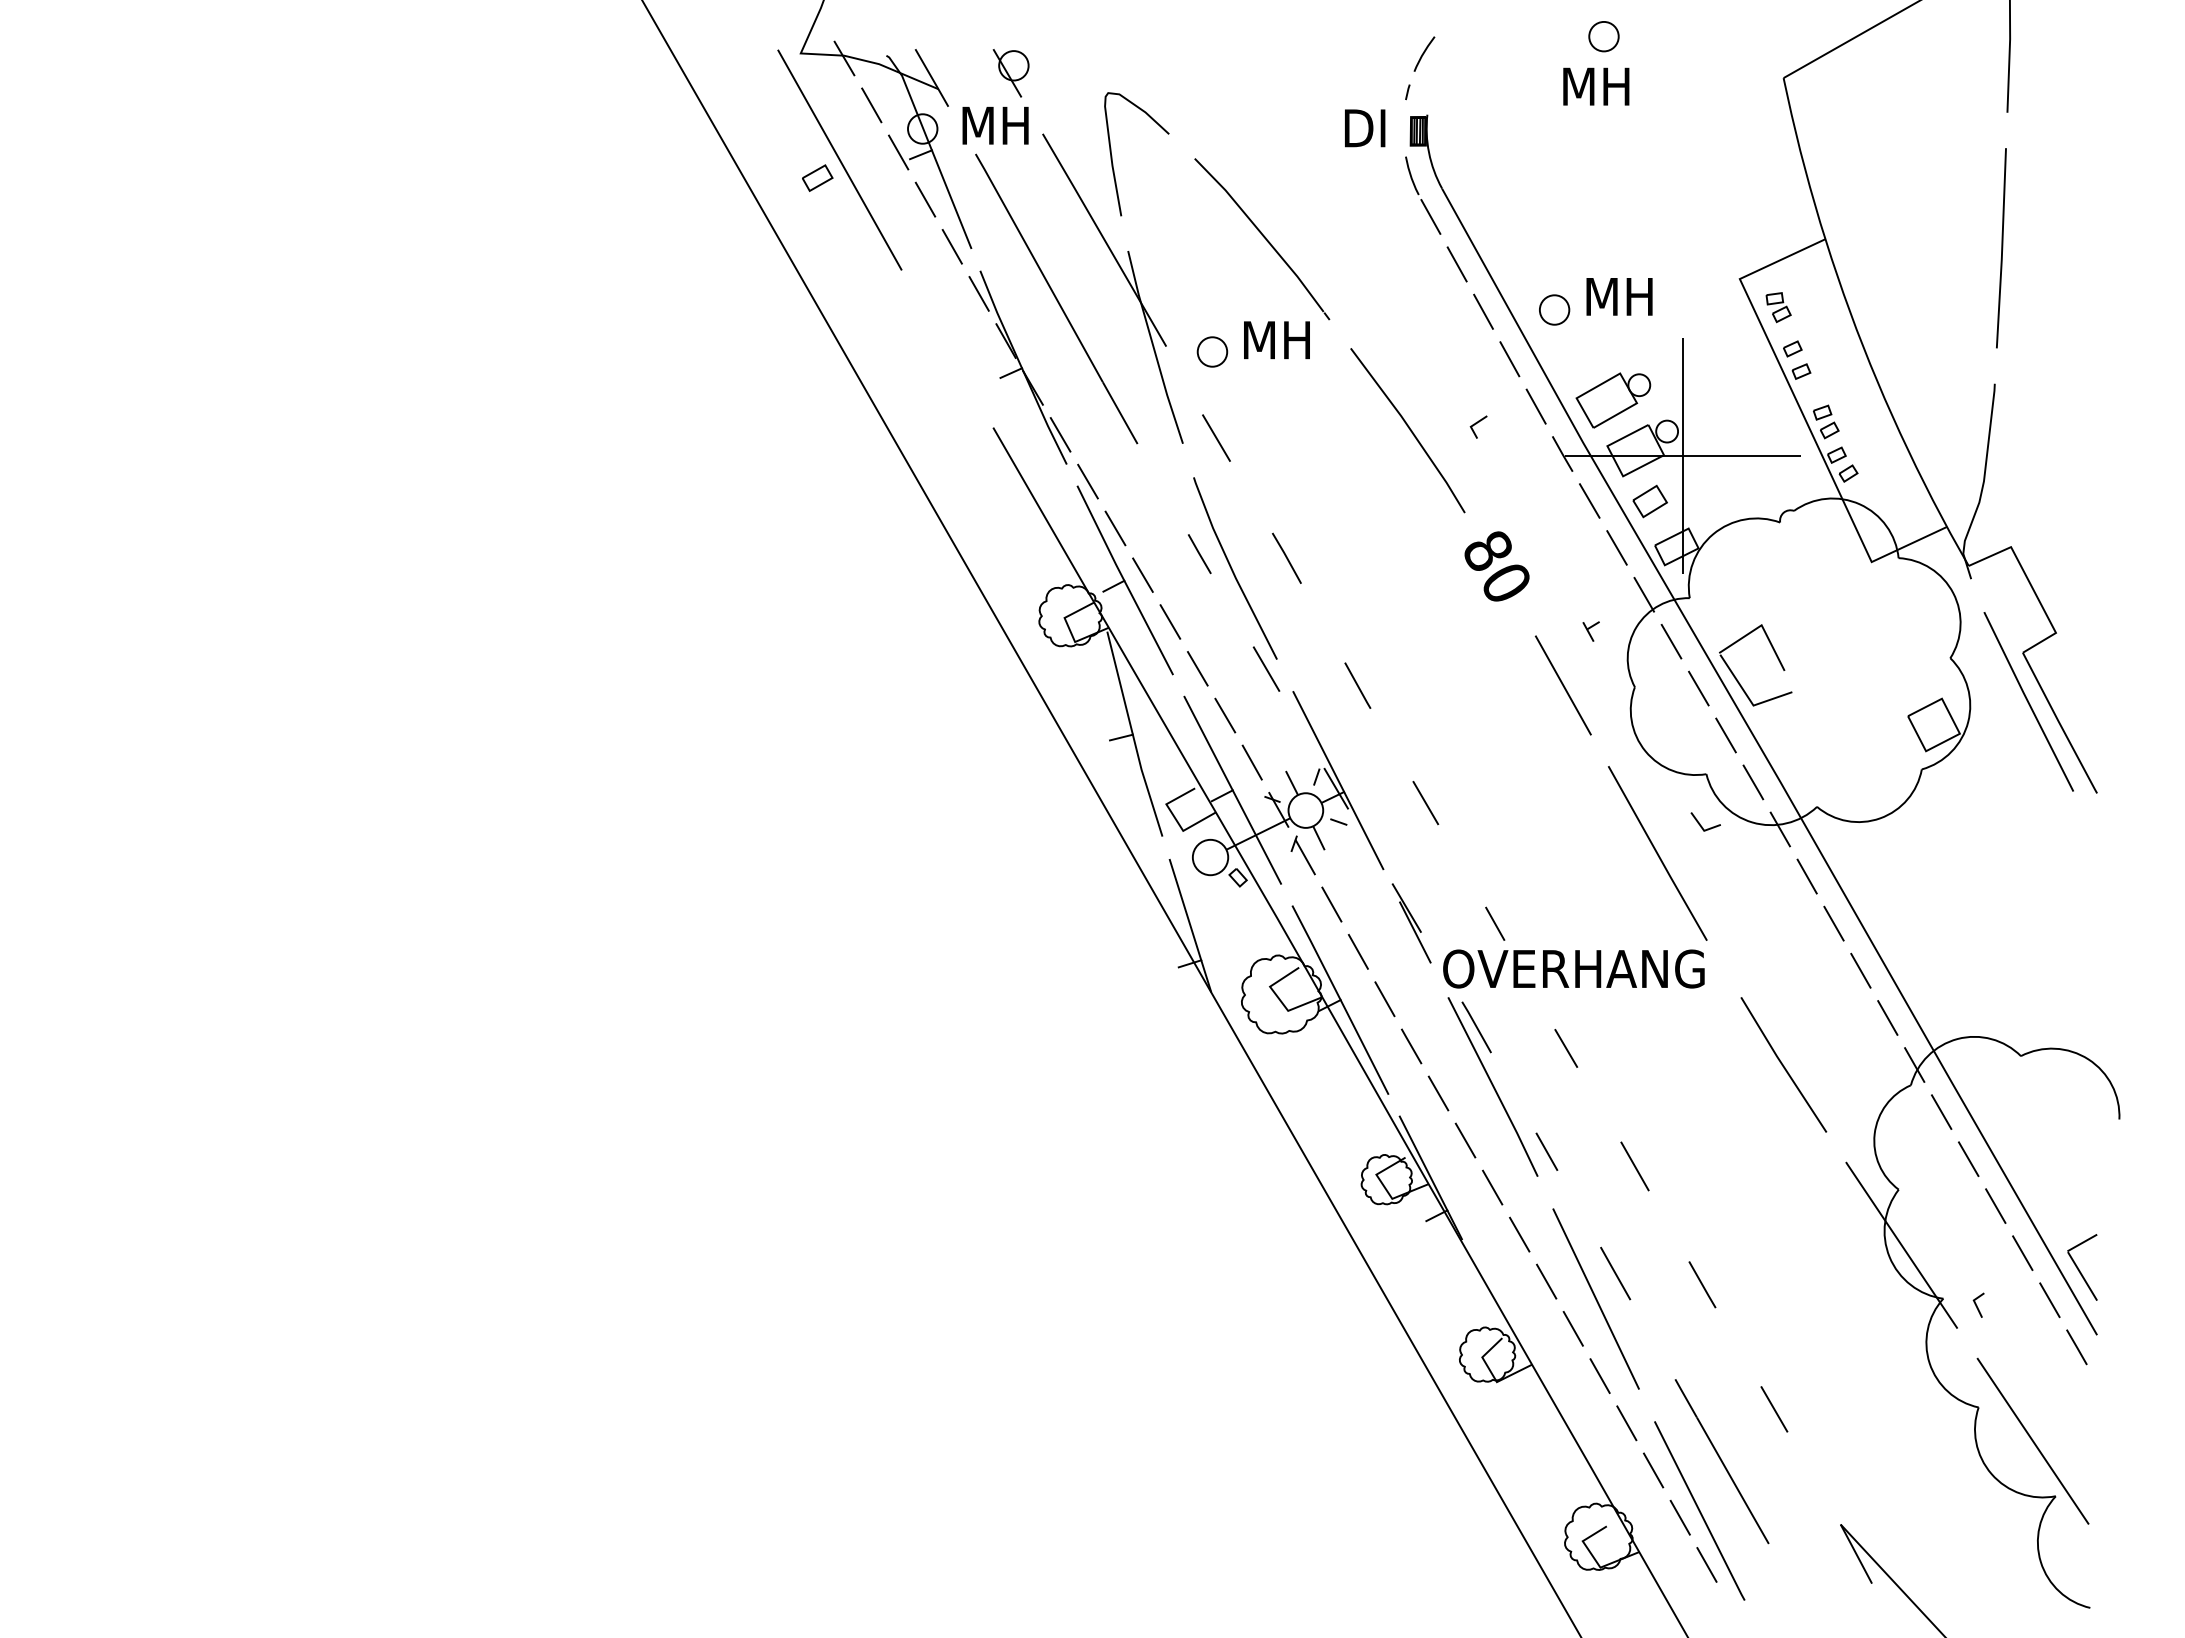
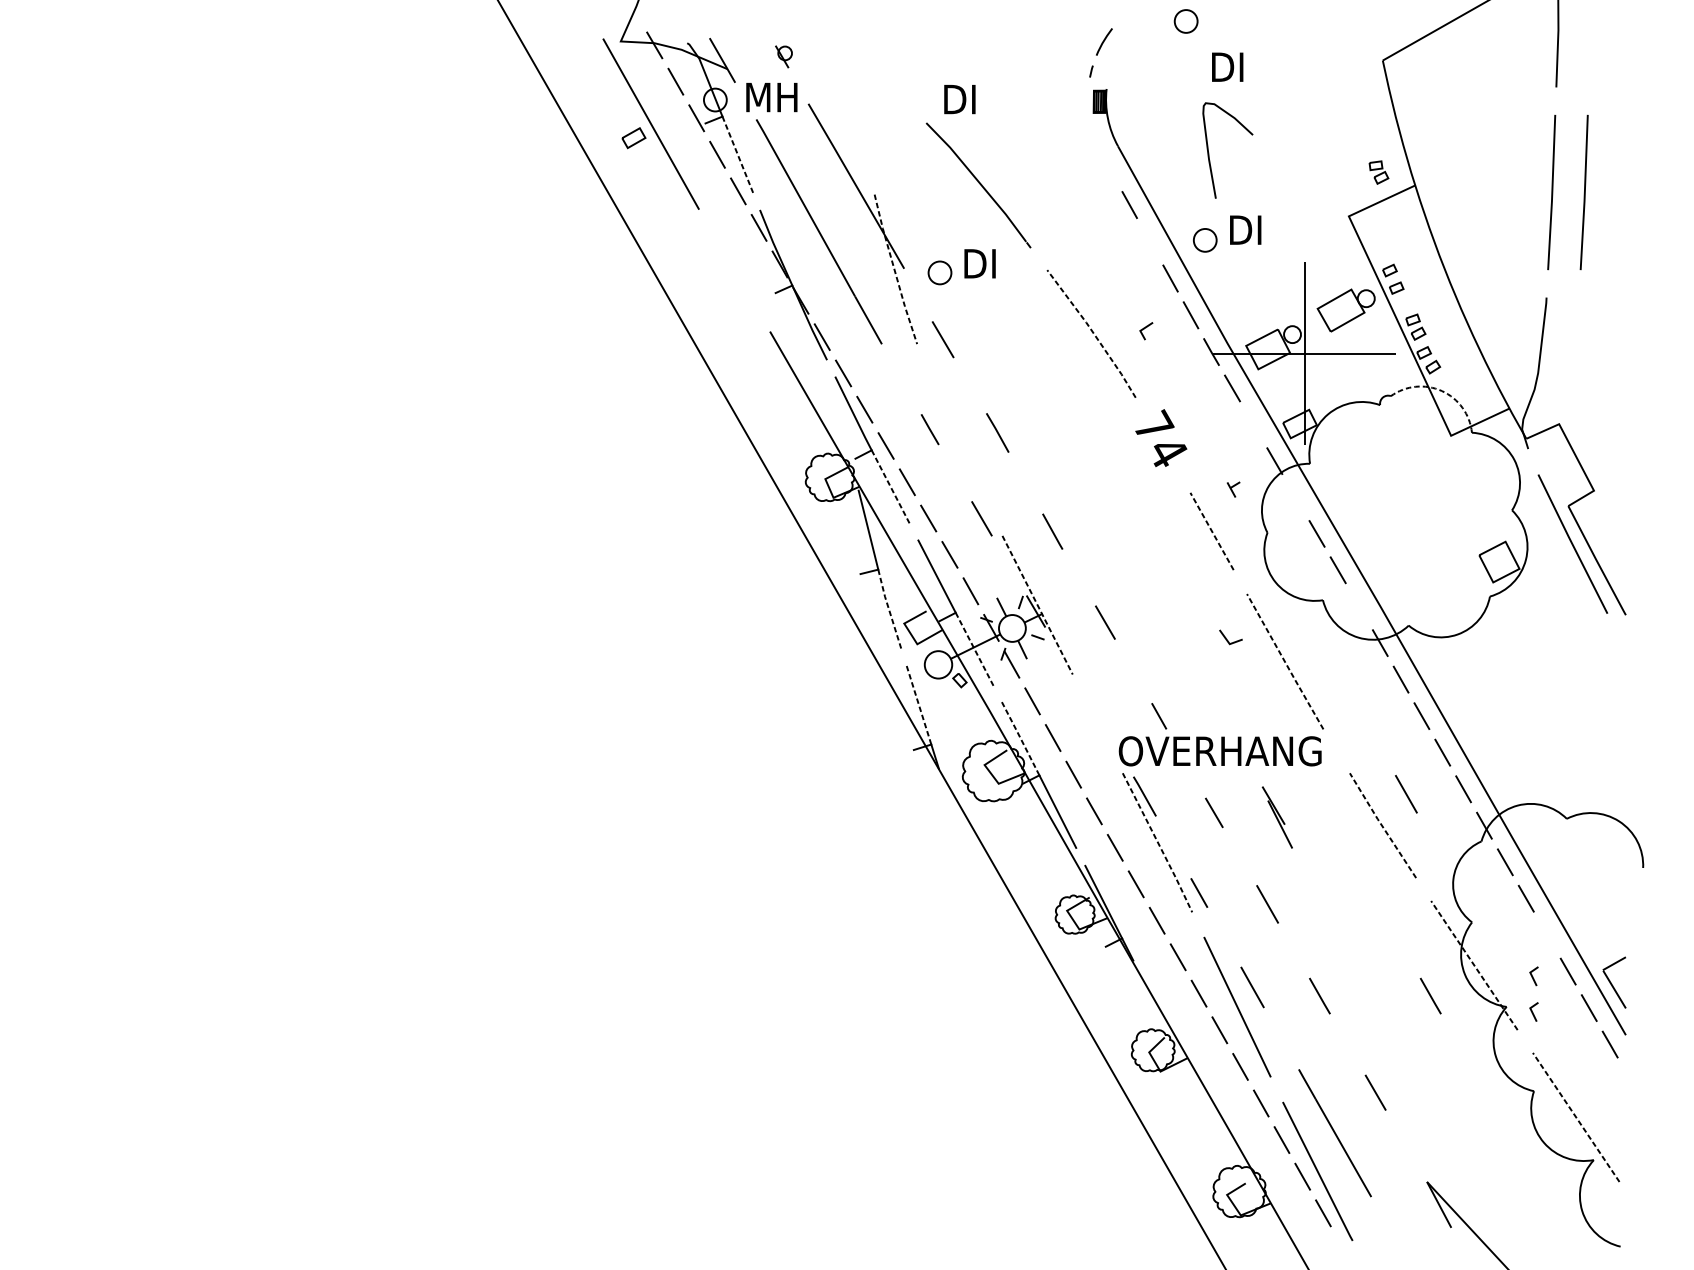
part: (1603, 36) -> (1185, 21), moved
part: (1010, 73) -> (783, 57), size x0.6
text: (1598, 86) -> (1239, 67), MH -> DI
text: (1365, 128) -> (960, 99), moved
curve: (1112, 155) -> (1209, 151), moved
part: (1423, 195) -> (1103, 151), removed
line: (951, 200) -> (737, 155), solid -> dashed
line: (2043, 248) -> (1584, 192), added
text: (1621, 296) -> (1257, 229), MH -> DI
part: (1778, 307) -> (1378, 172), moved
line: (1483, 311) -> (1150, 241), removed
text: (1278, 340) -> (991, 264), MH -> DI
line: (1153, 348) -> (894, 270), solid -> dashed
part: (1613, 400) -> (1346, 310), moved
line: (1410, 429) -> (1093, 333), solid -> dashed
part: (1649, 501) -> (1278, 388), removed
arc: (1859, 504) -> (1441, 391), solid -> dashed
line: (1616, 547) -> (1253, 424), removed
text: (1497, 564) -> (1160, 437), 80 -> 74
line: (1233, 570) -> (956, 442), removed
line: (1149, 628) -> (891, 487), solid -> dashed
line: (1671, 641) -> (1295, 497), removed
part: (1775, 655) -> (1376, 508), removed
line: (1563, 685) -> (1212, 531), solid -> dashed
line: (1338, 781) -> (1037, 605), solid -> dashed
line: (1753, 782) -> (1359, 606), removed
line: (1146, 785) -> (888, 609), solid -> dashed
line: (1700, 823) -> (1226, 638), moved
line: (1257, 837) -> (974, 649), solid -> dashed
line: (1657, 853) -> (1285, 661), solid -> dashed
line: (1185, 910) -> (919, 705), solid -> dashed
part: (1411, 923) -> (1277, 817), moved
line: (1316, 952) -> (1020, 738), solid -> dashed
line: (1813, 1024) -> (1405, 794), added
line: (1782, 1064) -> (1381, 825), solid -> dashed
line: (1494, 1087) -> (1158, 843), solid -> dashed
line: (1995, 1205) -> (1547, 934), removed
line: (1901, 1244) -> (1474, 964), solid -> dashed
line: (1977, 1259) -> (1533, 976), added
line: (1845, 1284) -> (1430, 995), added
line: (2032, 1440) -> (1575, 1116), solid -> dashed

